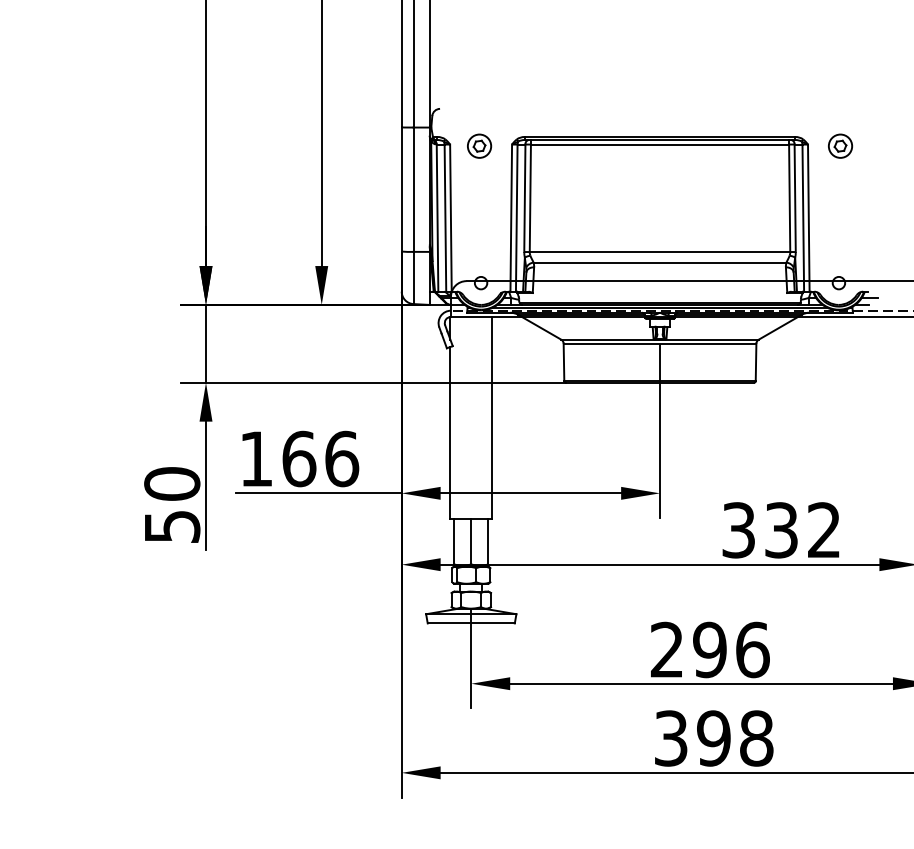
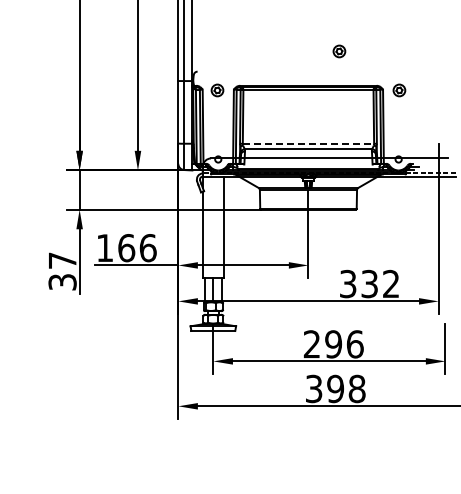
part: (721, 68) -> (339, 51), added
line: (660, 251) -> (308, 143), solid -> dashed
text: (171, 503) -> (62, 270), 50 -> 37

